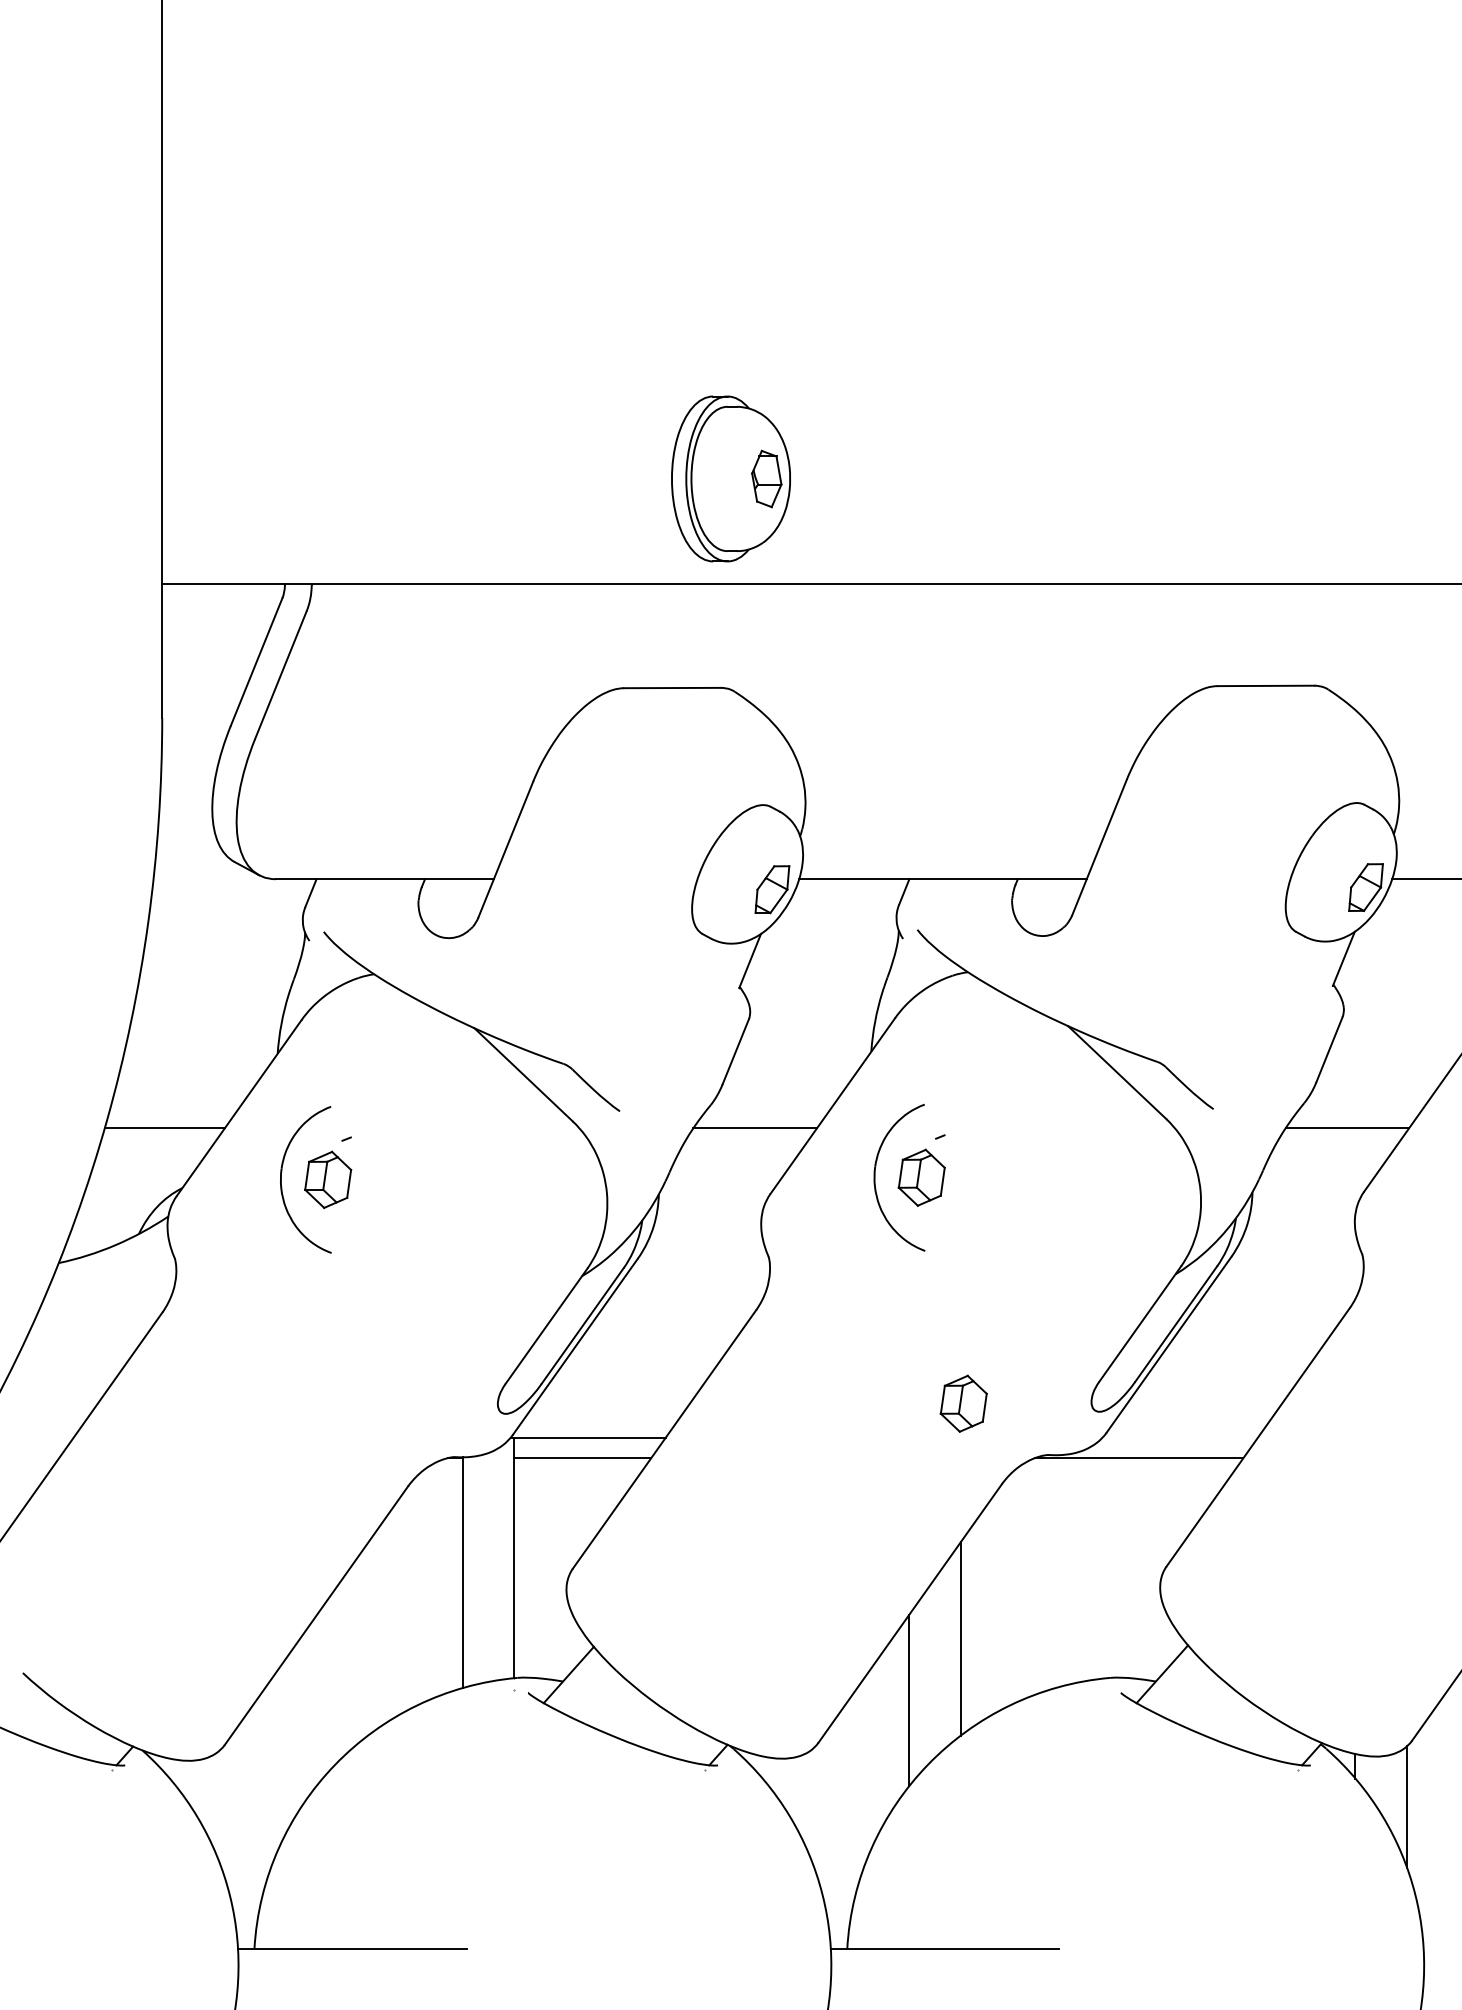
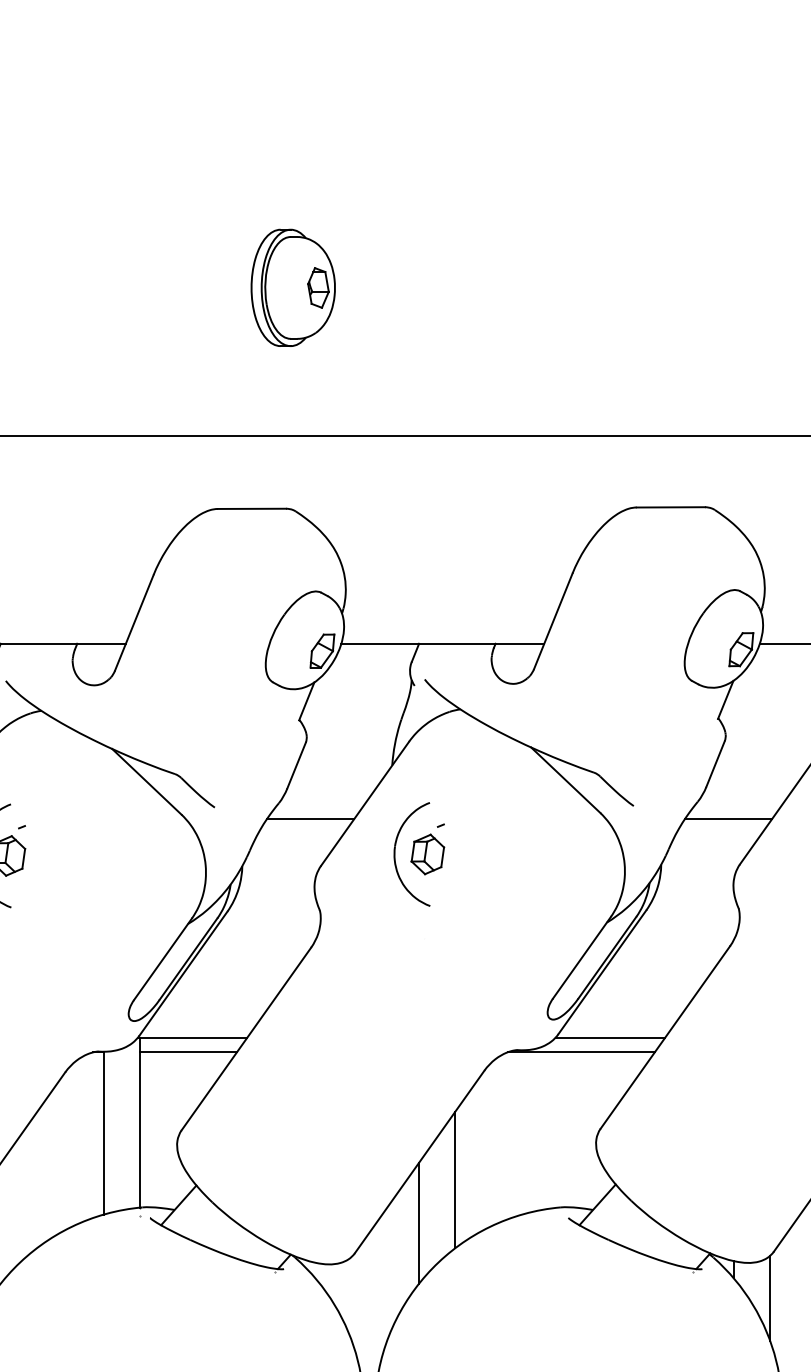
part: (730, 478) -> (292, 287), moved
part: (963, 1403) -> (457, 1013), removed
line: (1180, 1437) -> (610, 1037), added

